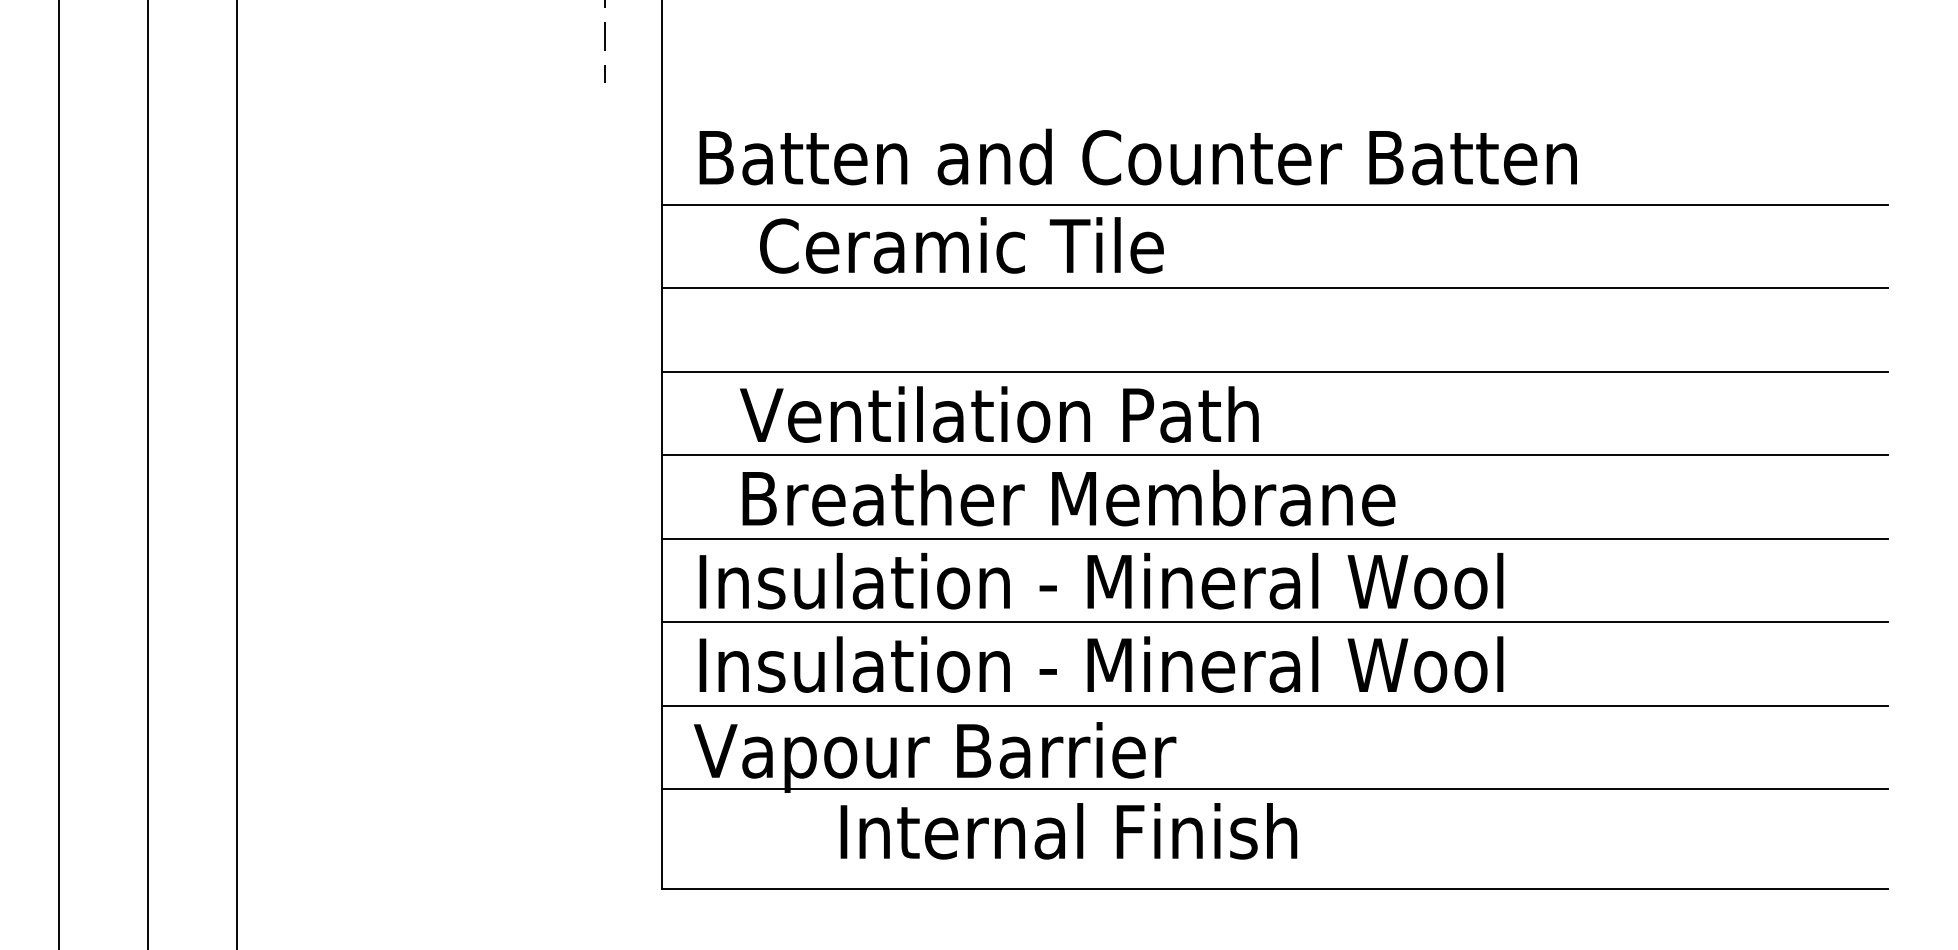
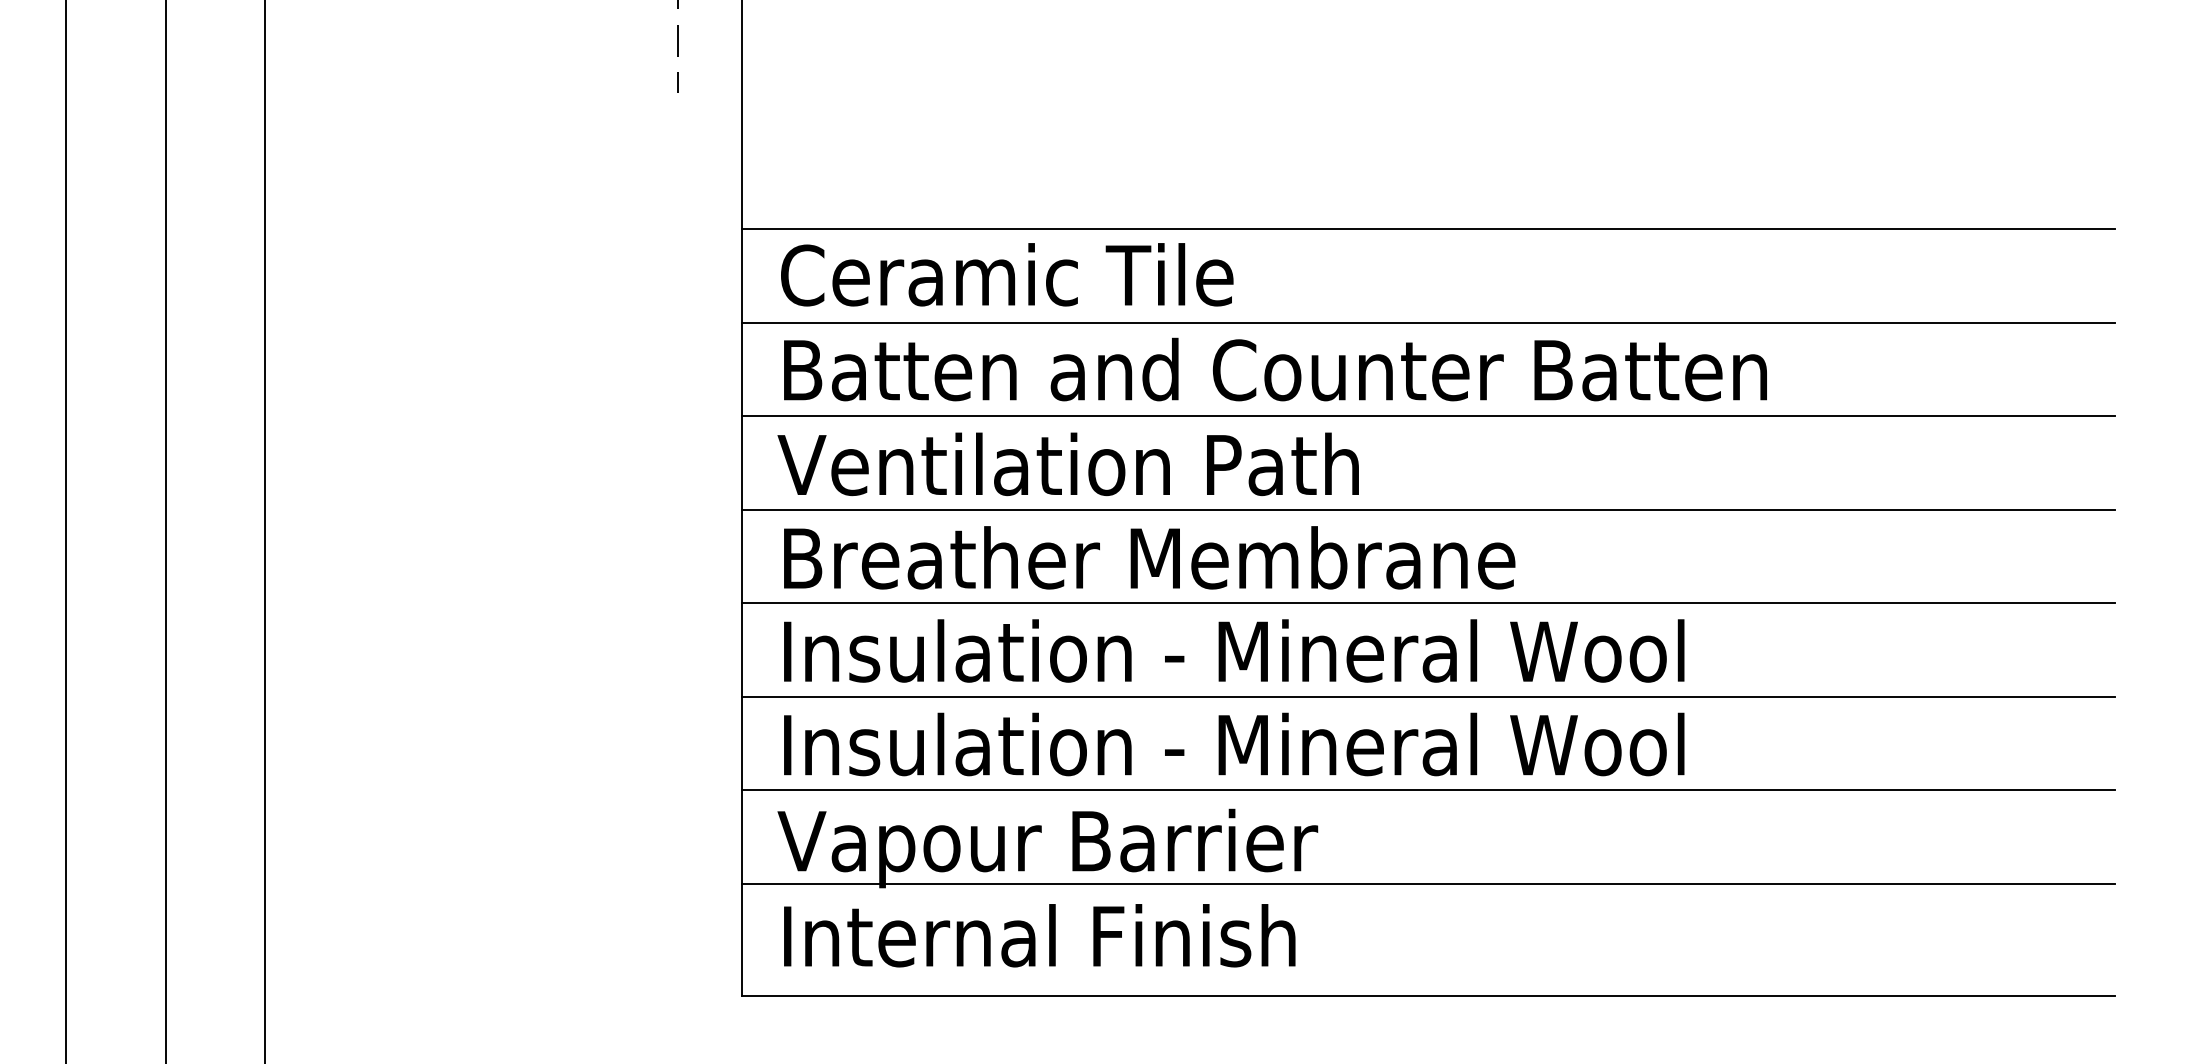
text: (1137, 156) -> (1274, 368), moved
text: (961, 245) -> (1006, 274), moved
text: (999, 414) -> (1068, 464), moved
text: (1068, 497) -> (1149, 557), moved
text: (1068, 831) -> (1039, 935), moved

